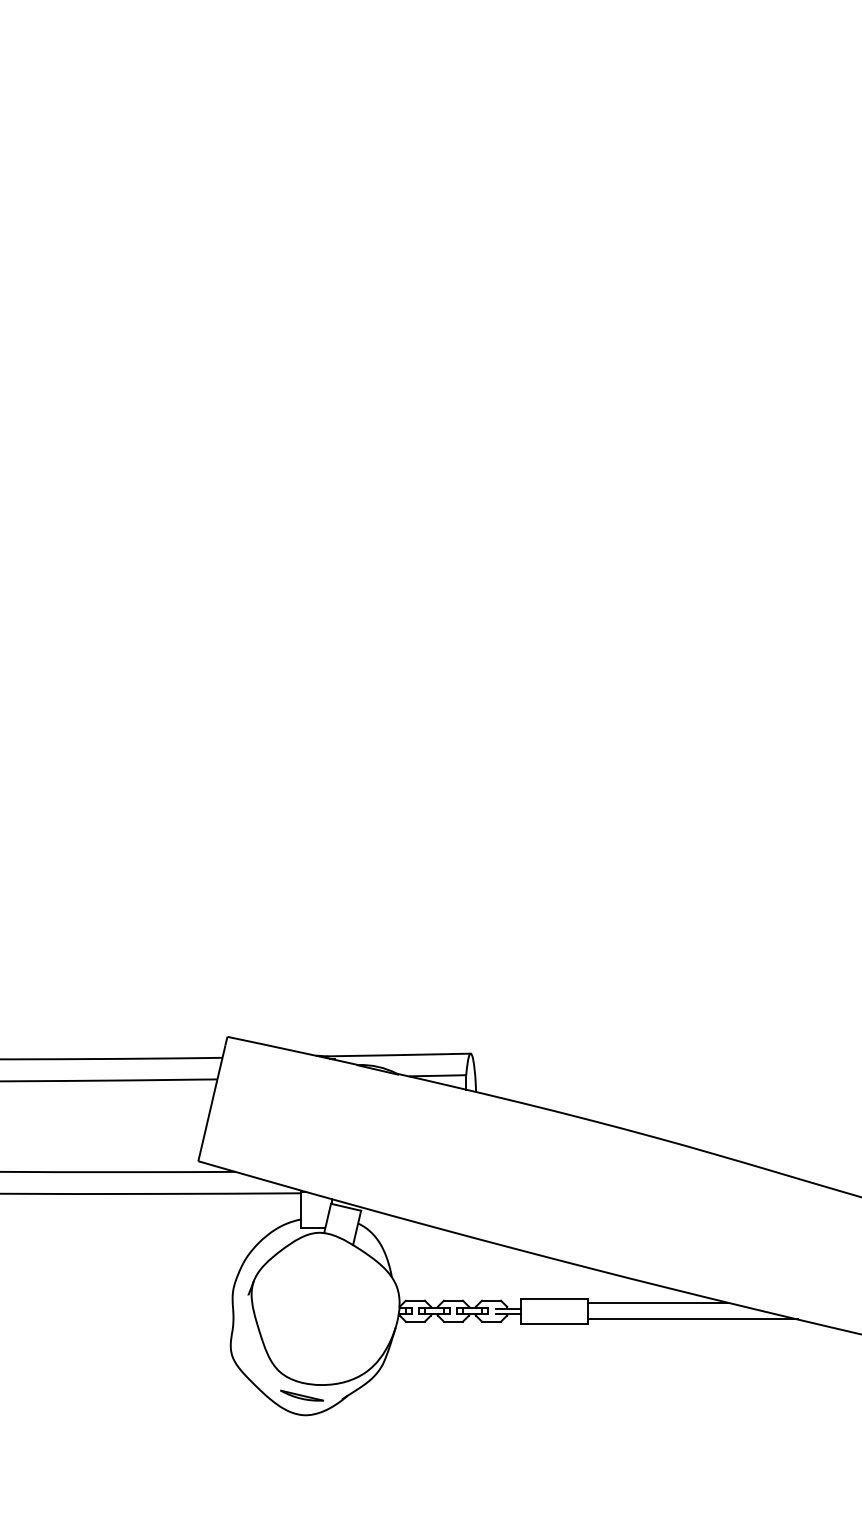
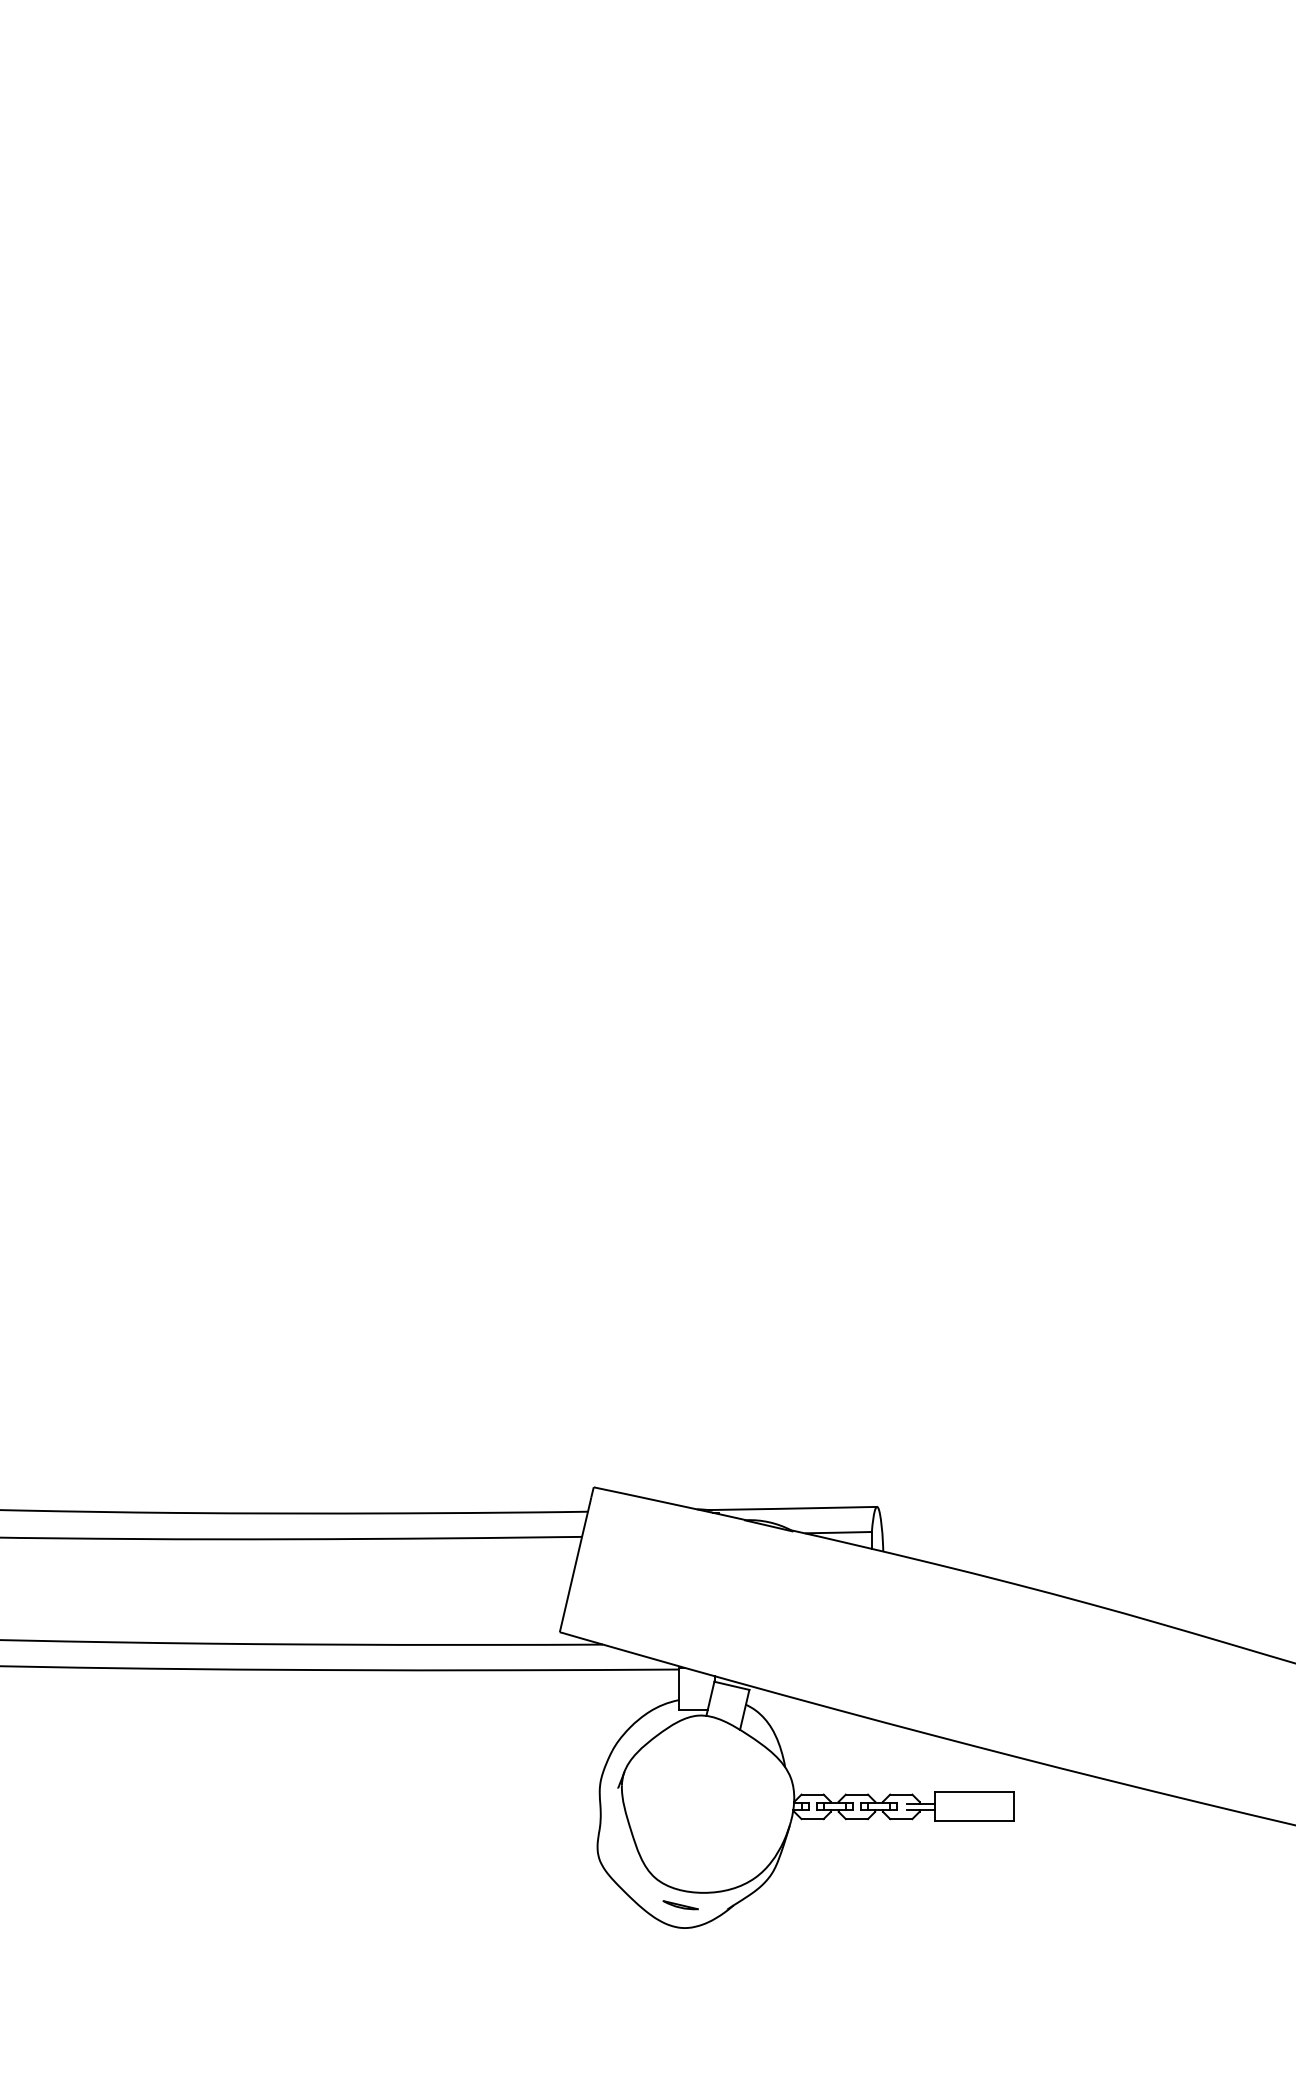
line: (658, 1303) -> (1095, 1797), removed
line: (692, 1319) -> (1135, 1816), removed
part: (301, 1395) -> (680, 1904), size x0.7

